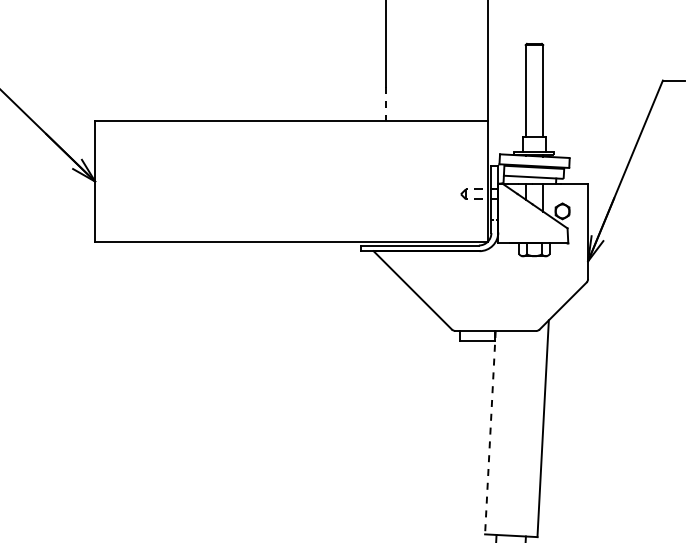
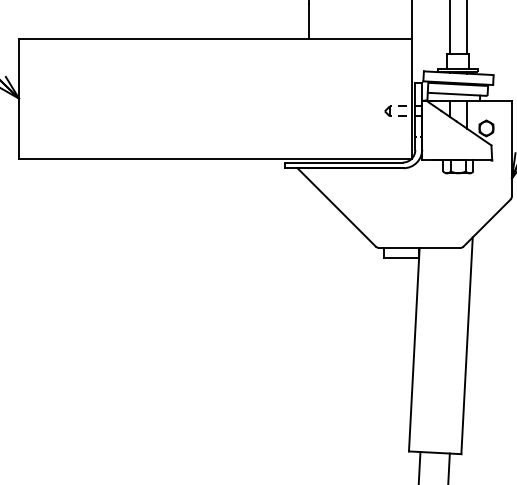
line: (385, 104) -> (309, 21), dashed -> solid
line: (490, 432) -> (414, 349), dashed -> solid

